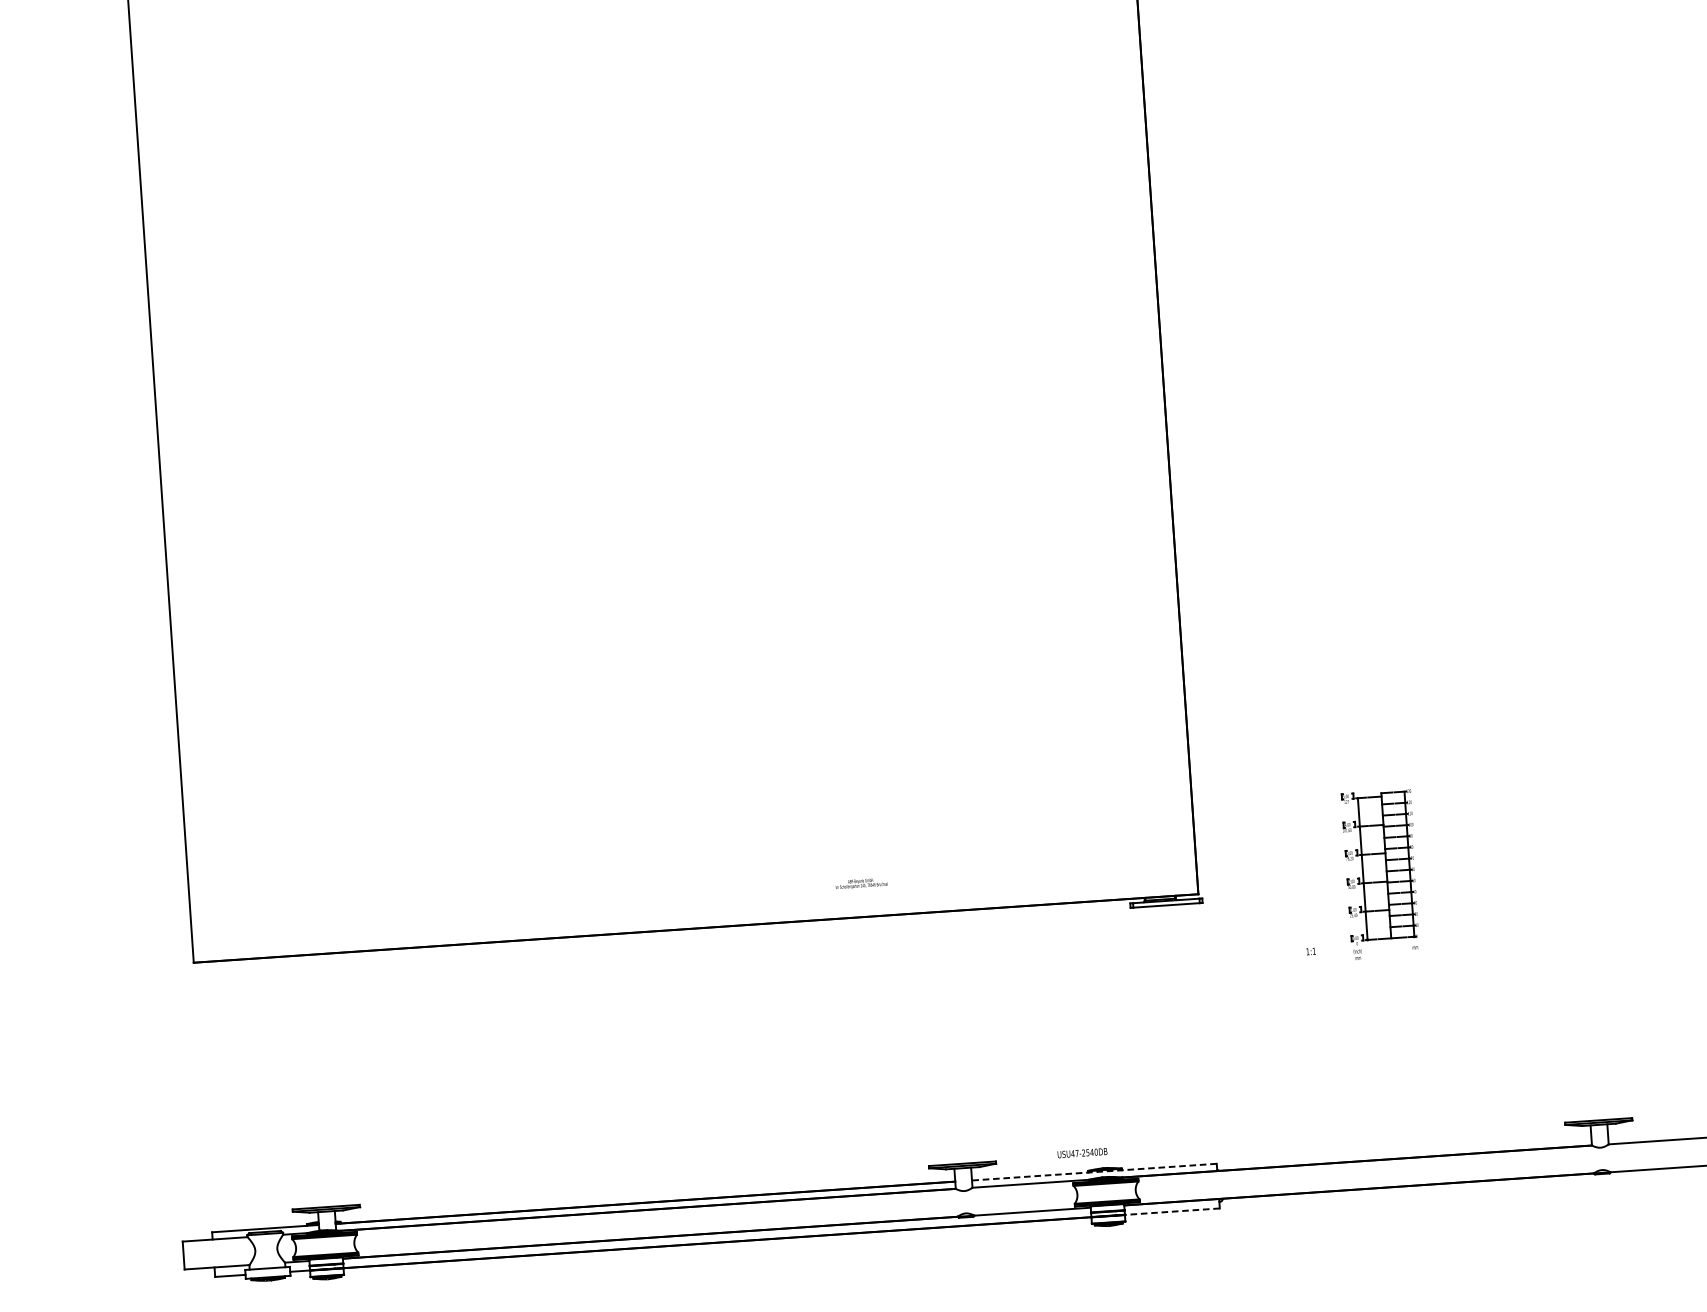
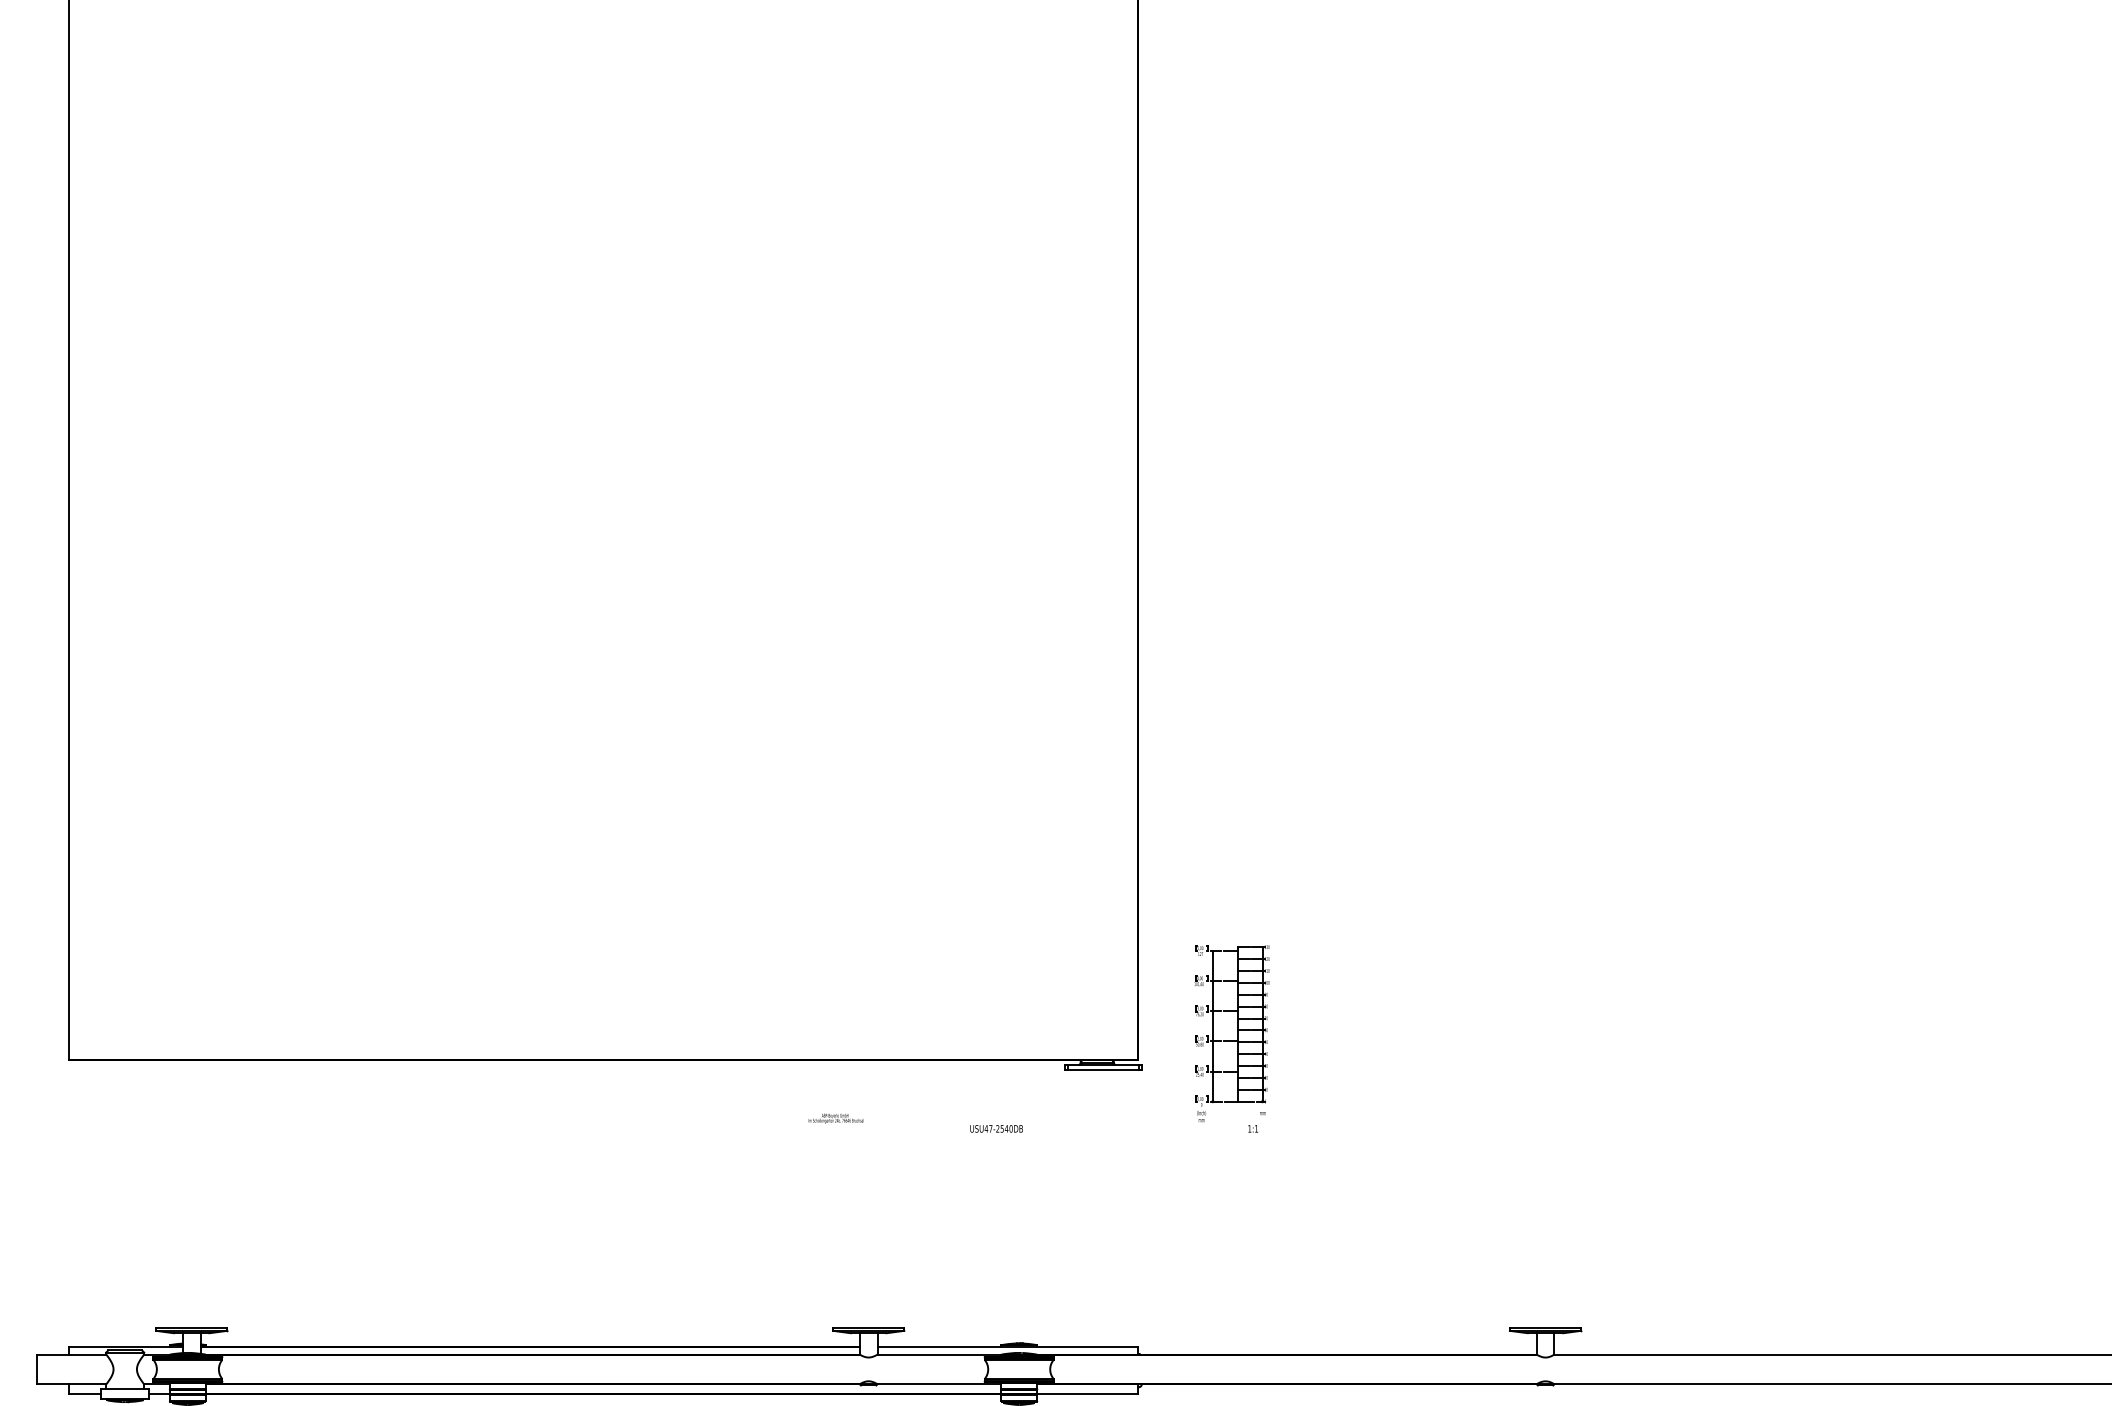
part: (1380, 874) -> (1231, 1033), moved
text: (861, 883) -> (835, 1118), moved
text: (1082, 1152) -> (996, 1128), moved
line: (1094, 1171) -> (1007, 1346), dashed -> solid
line: (1172, 1211) -> (1087, 1394), dashed -> solid

